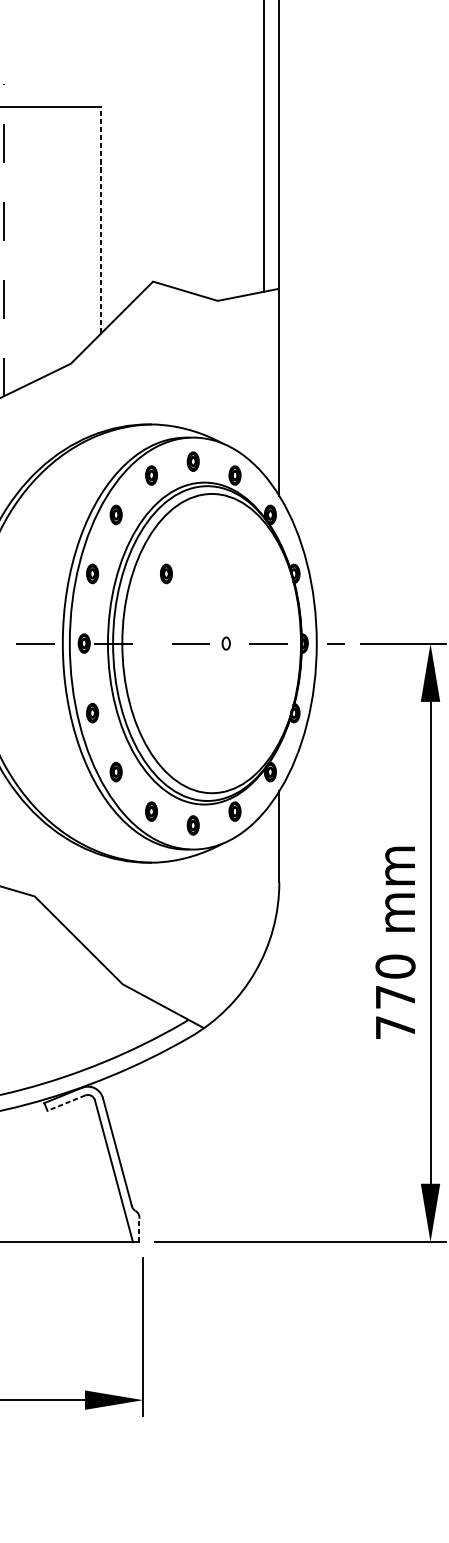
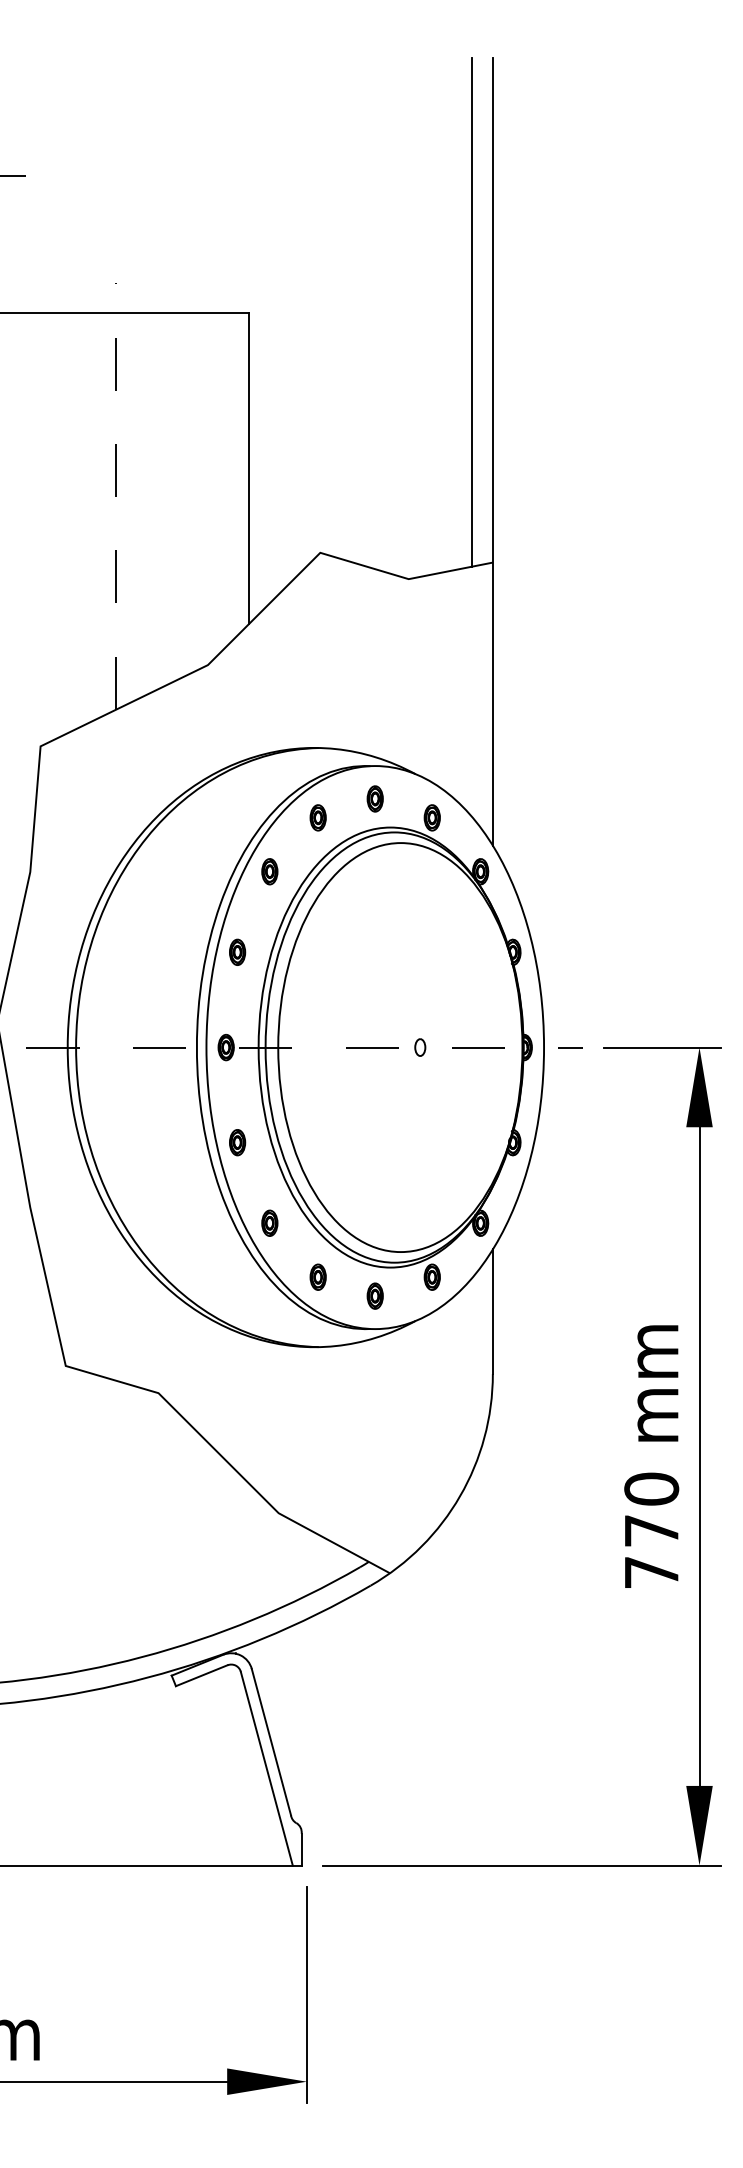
line: (100, 219) -> (248, 468), dashed -> solid
part: (166, 573) -> (338, 951), removed
line: (66, 1102) -> (201, 1675), dashed -> solid
line: (139, 1230) -> (301, 1849), dashed -> solid

